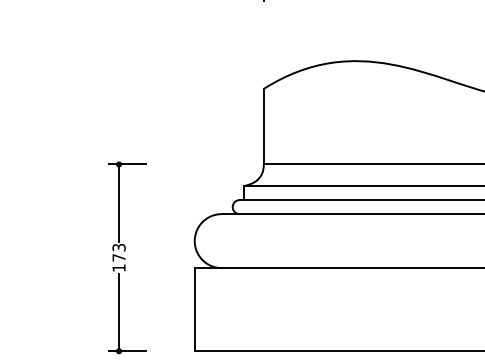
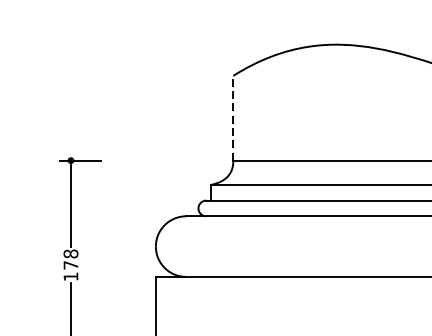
line: (263, 126) -> (233, 118), solid -> dashed
text: (118, 247) -> (70, 253), 173 -> 178

